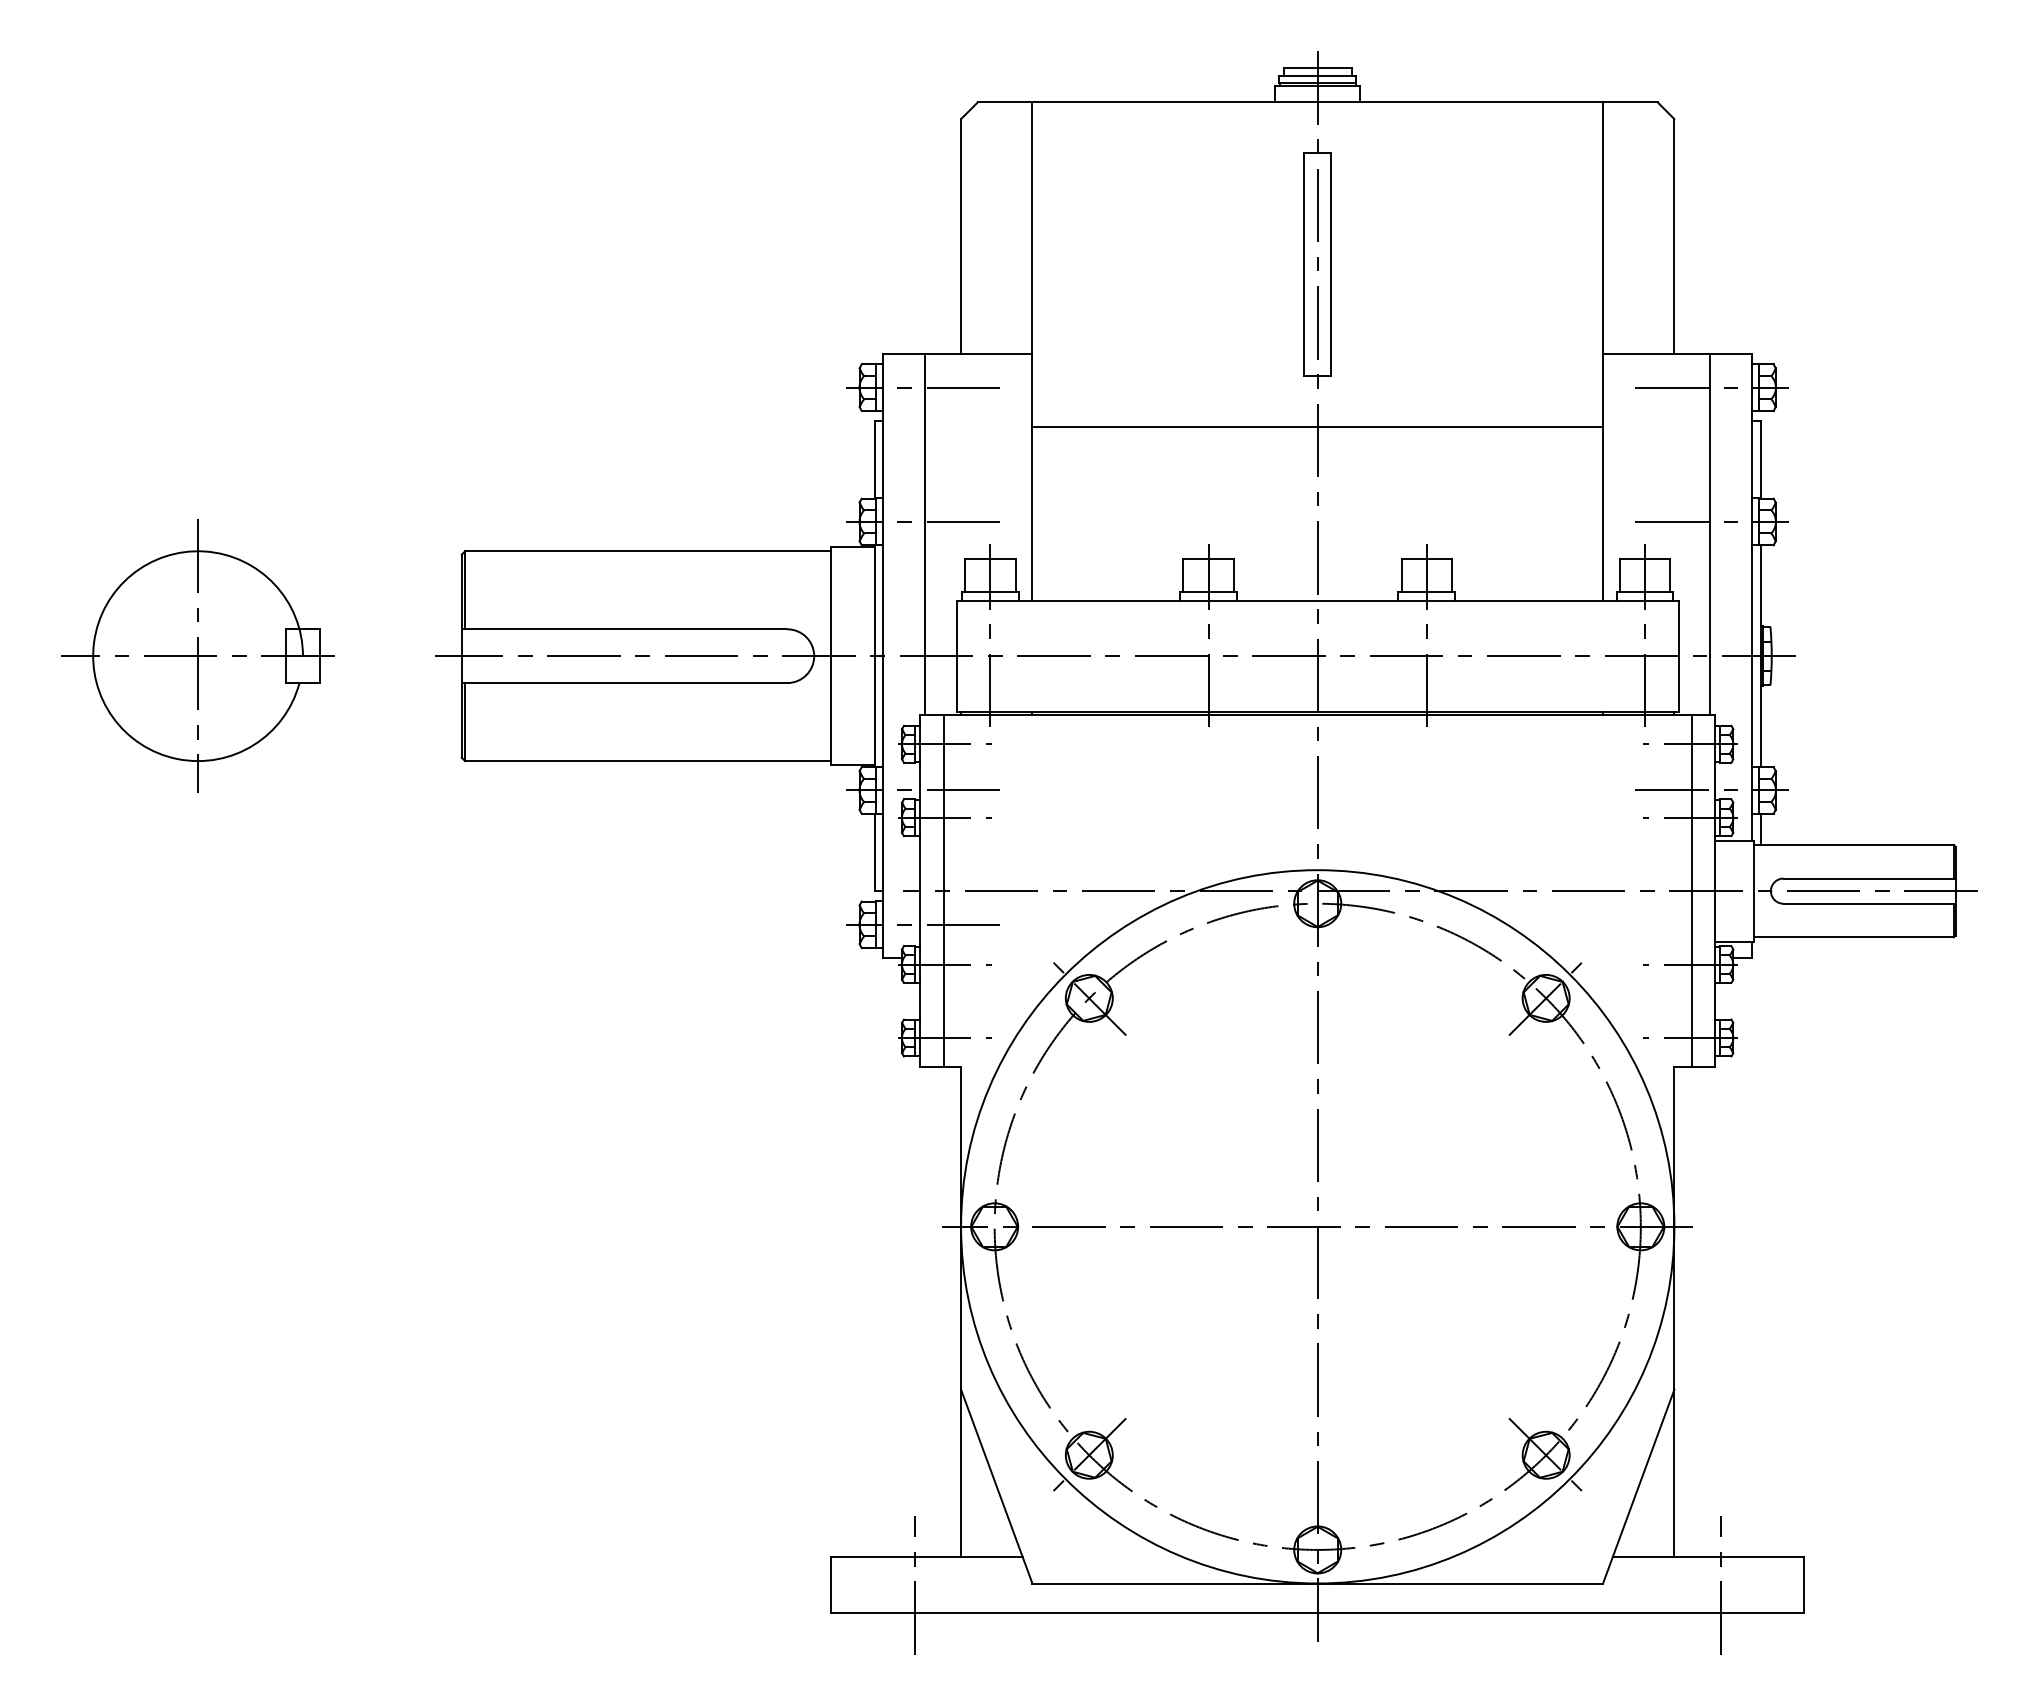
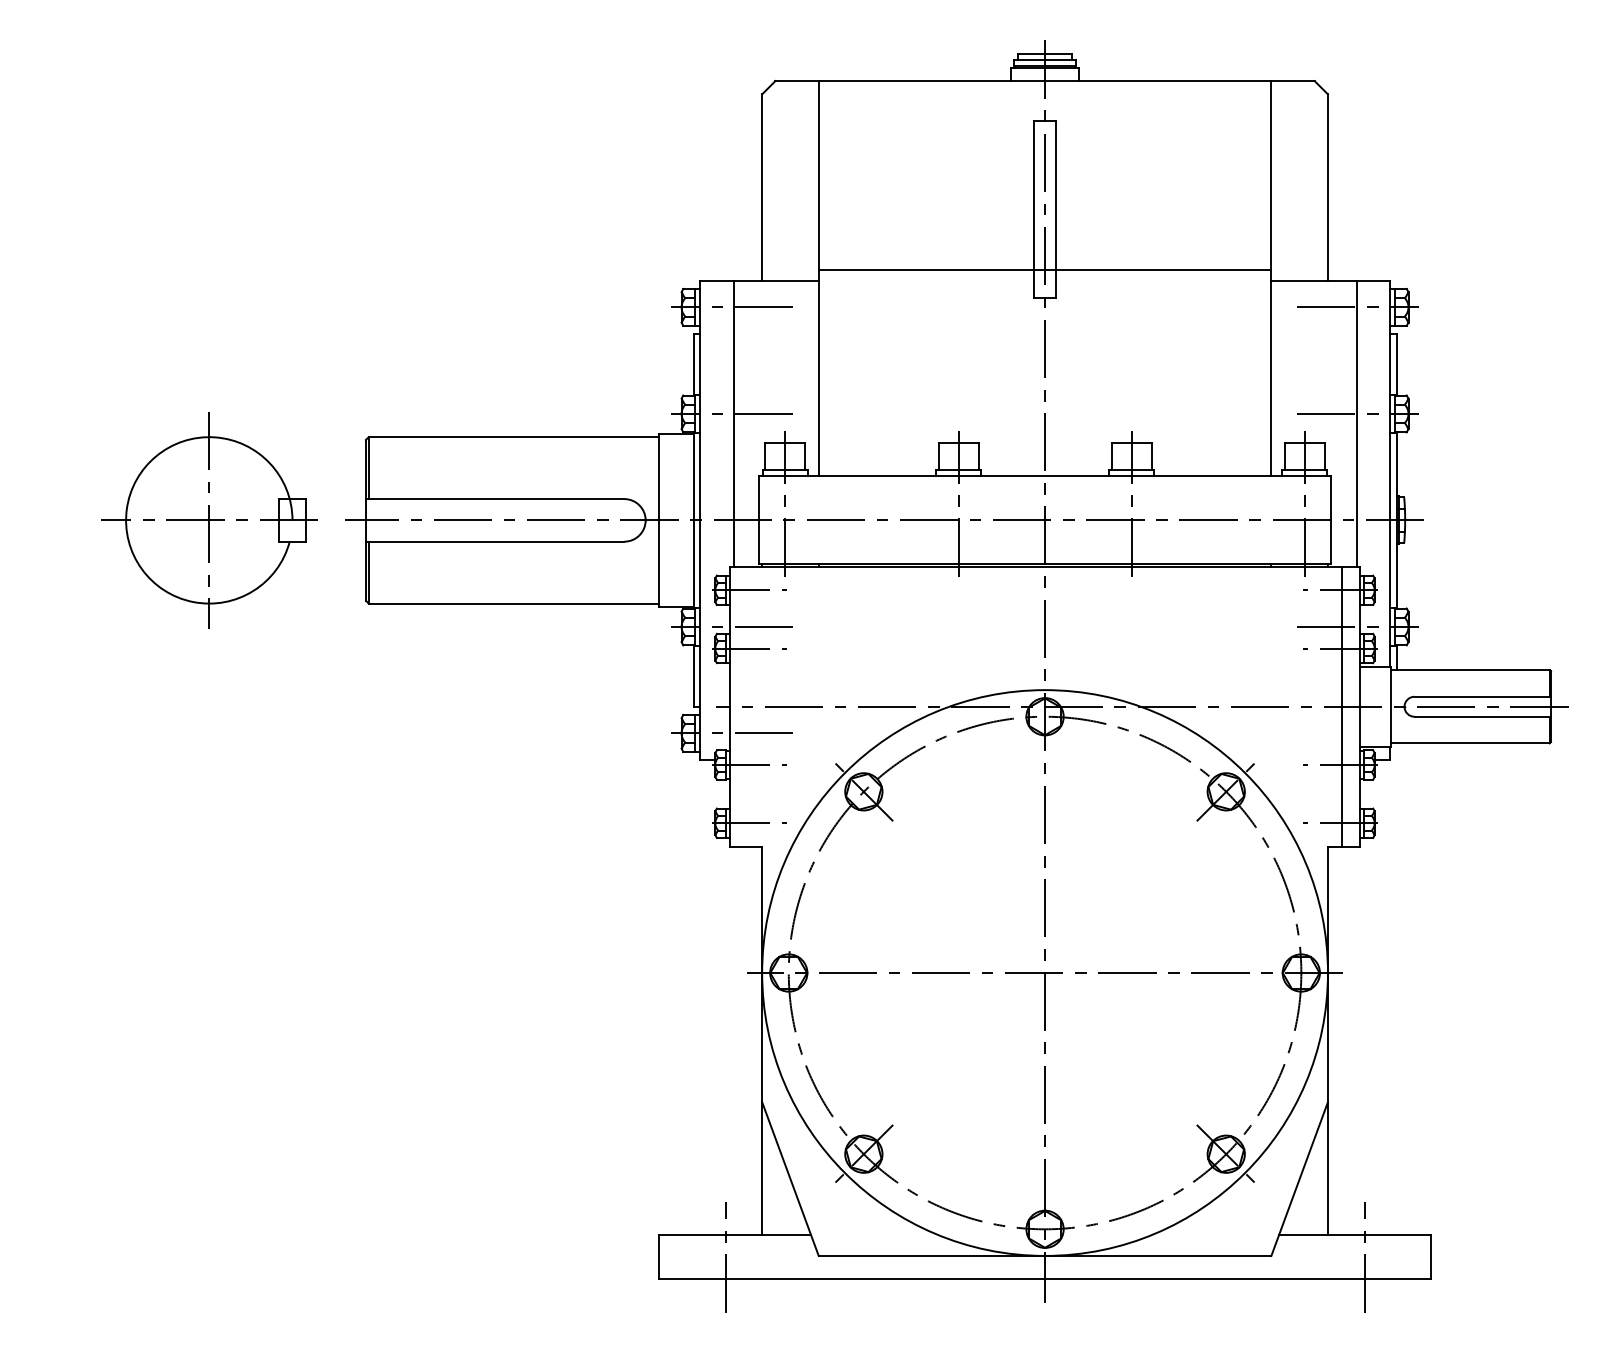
line: (1317, 426) -> (1044, 269), moved
part: (197, 655) -> (208, 519), moved
line: (943, 890) -> (748, 706), removed

